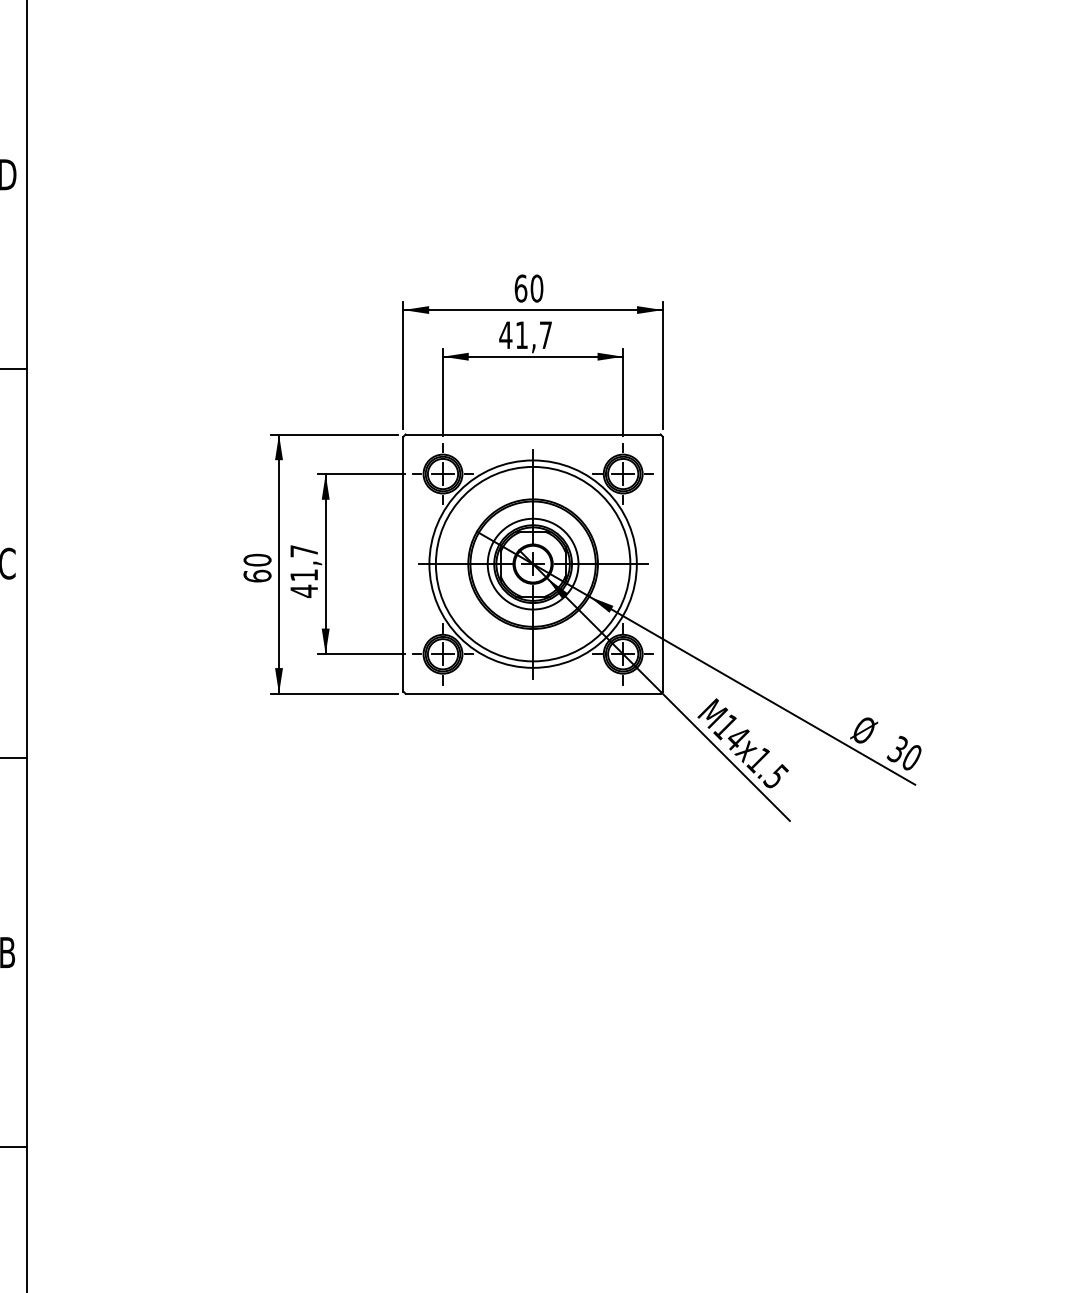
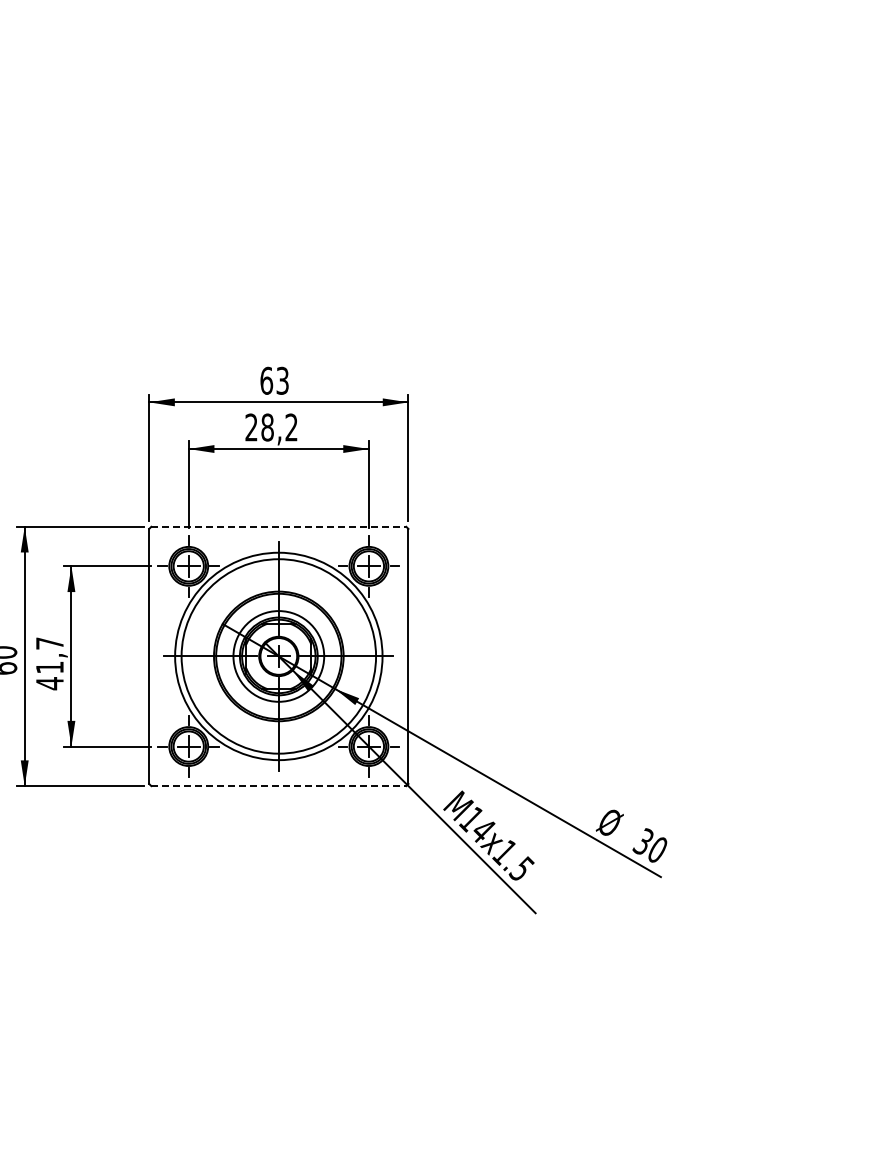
text: (536, 288) -> (282, 380), 60 -> 63
text: (525, 335) -> (271, 427), 41,7 -> 28,2
line: (533, 434) -> (279, 526), solid -> dashed
line: (533, 693) -> (279, 785), solid -> dashed

